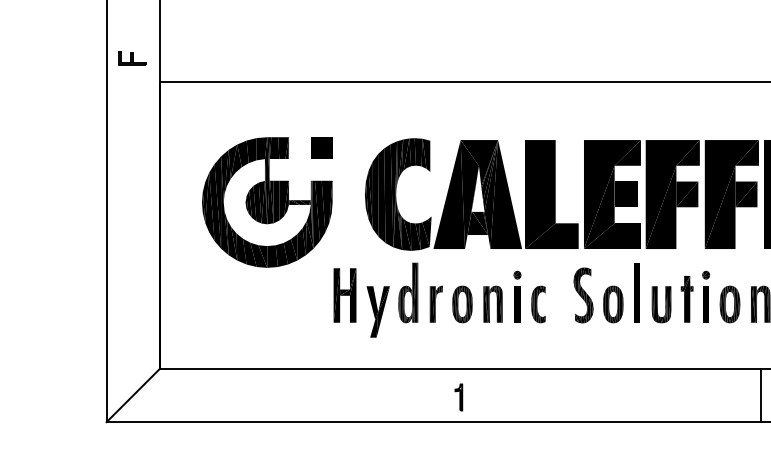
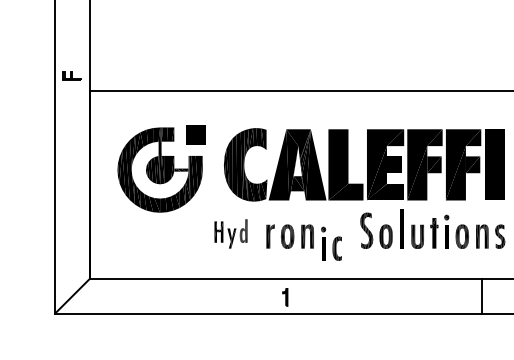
part: (321, 148) -> (195, 134), size x1.4
part: (529, 296) -> (331, 243), moved
part: (375, 299) -> (230, 233), size x0.6

